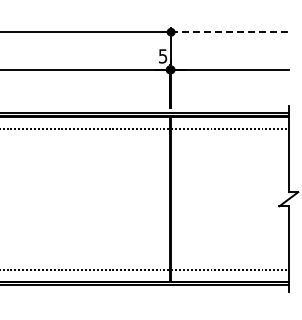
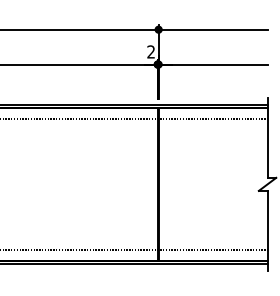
line: (229, 32) -> (212, 29), dashed -> solid
text: (163, 56) -> (151, 52), 5 -> 2

